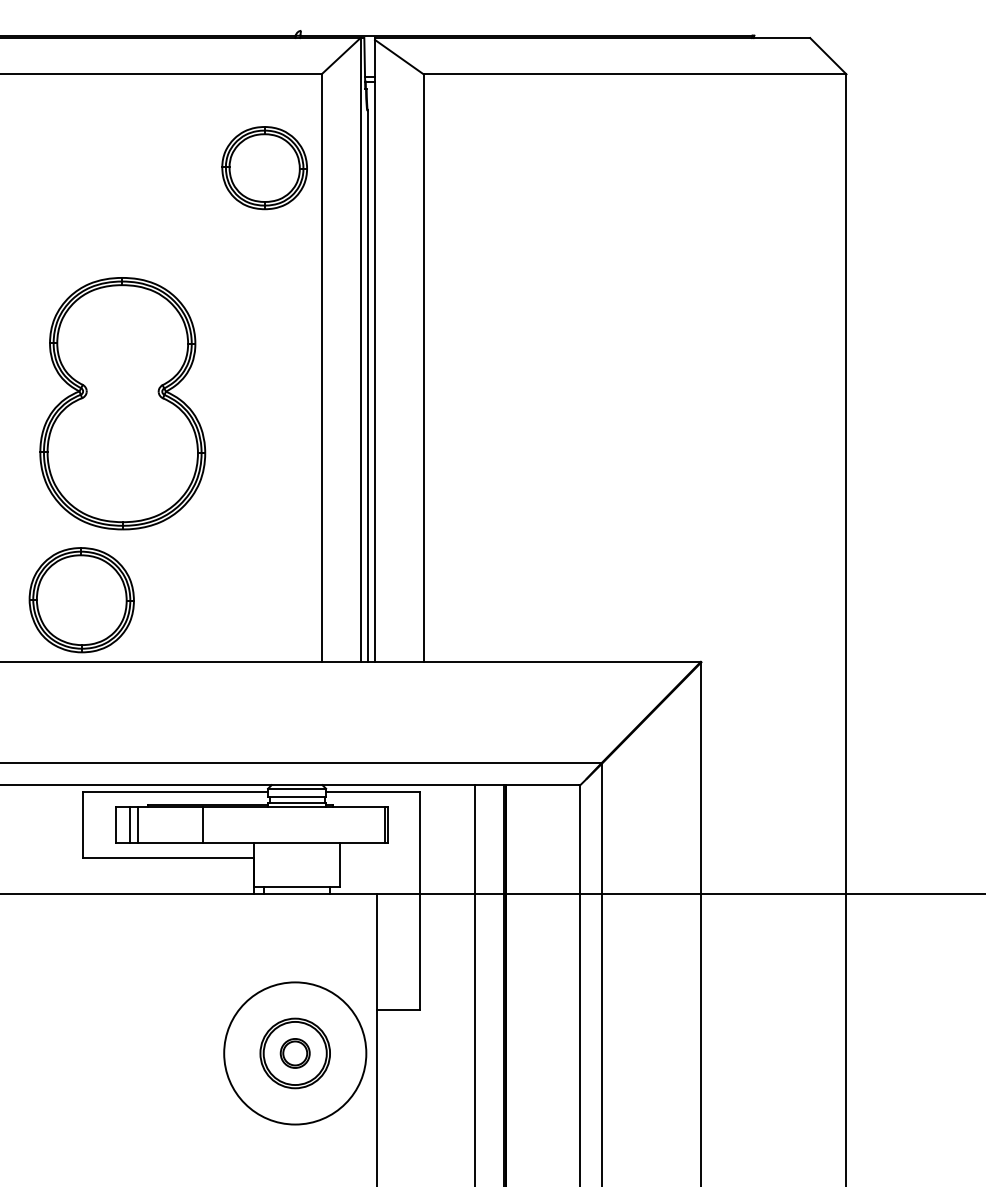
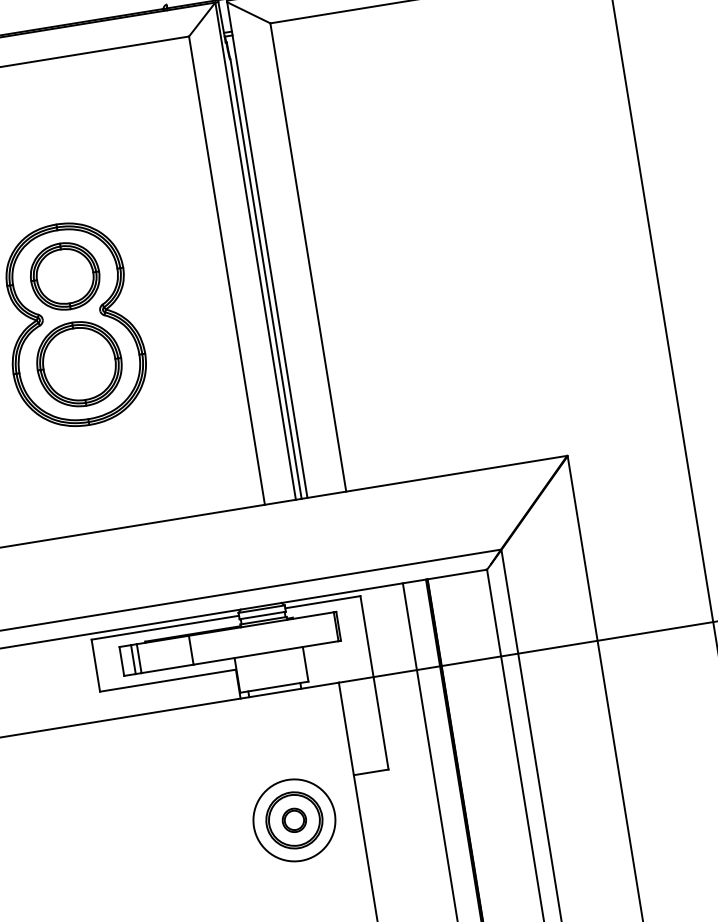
part: (264, 168) -> (65, 276), moved
part: (81, 600) -> (79, 364), moved
circle: (295, 1053) -> (294, 820), size x0.71

